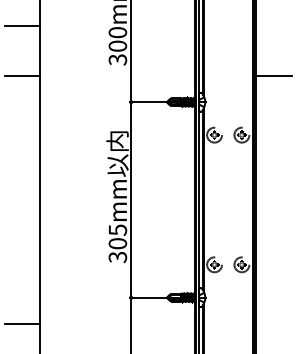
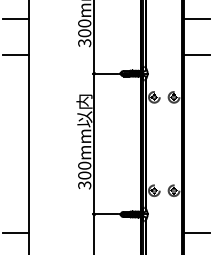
line: (273, 26) -> (196, 19), added
text: (117, 229) -> (84, 165), 305mm -> 300mm
line: (273, 323) -> (196, 233), added

